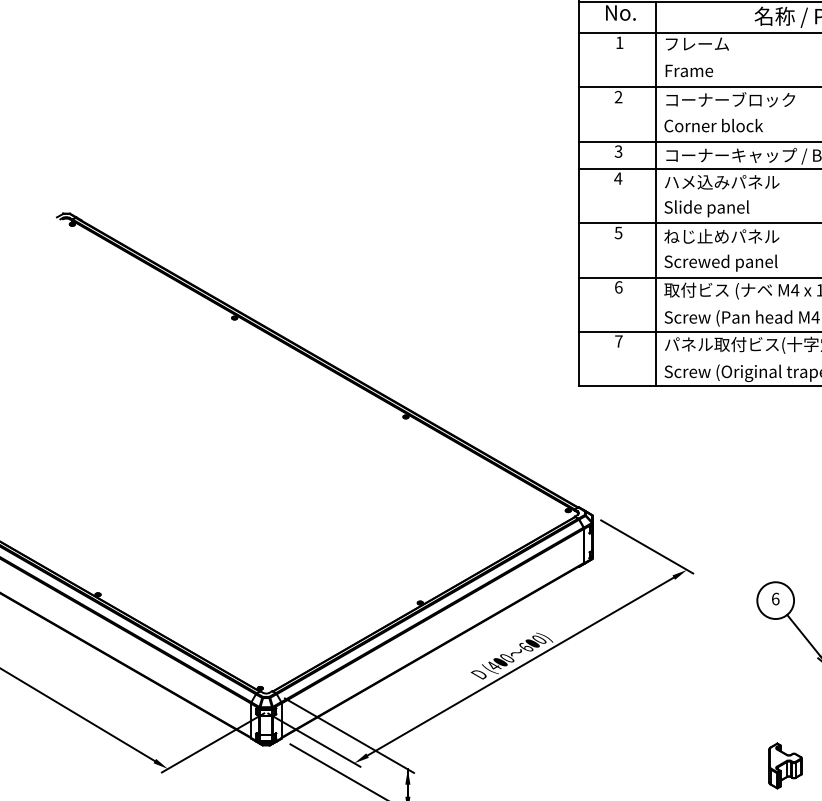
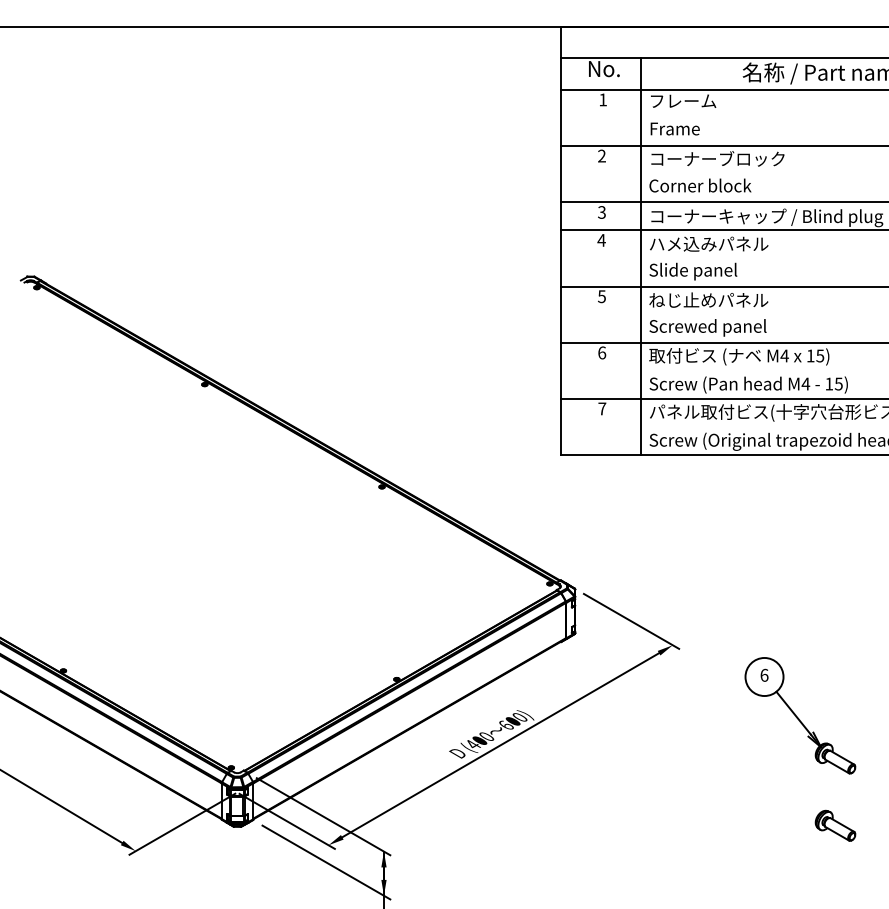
part: (785, 765) -> (774, 847), removed

